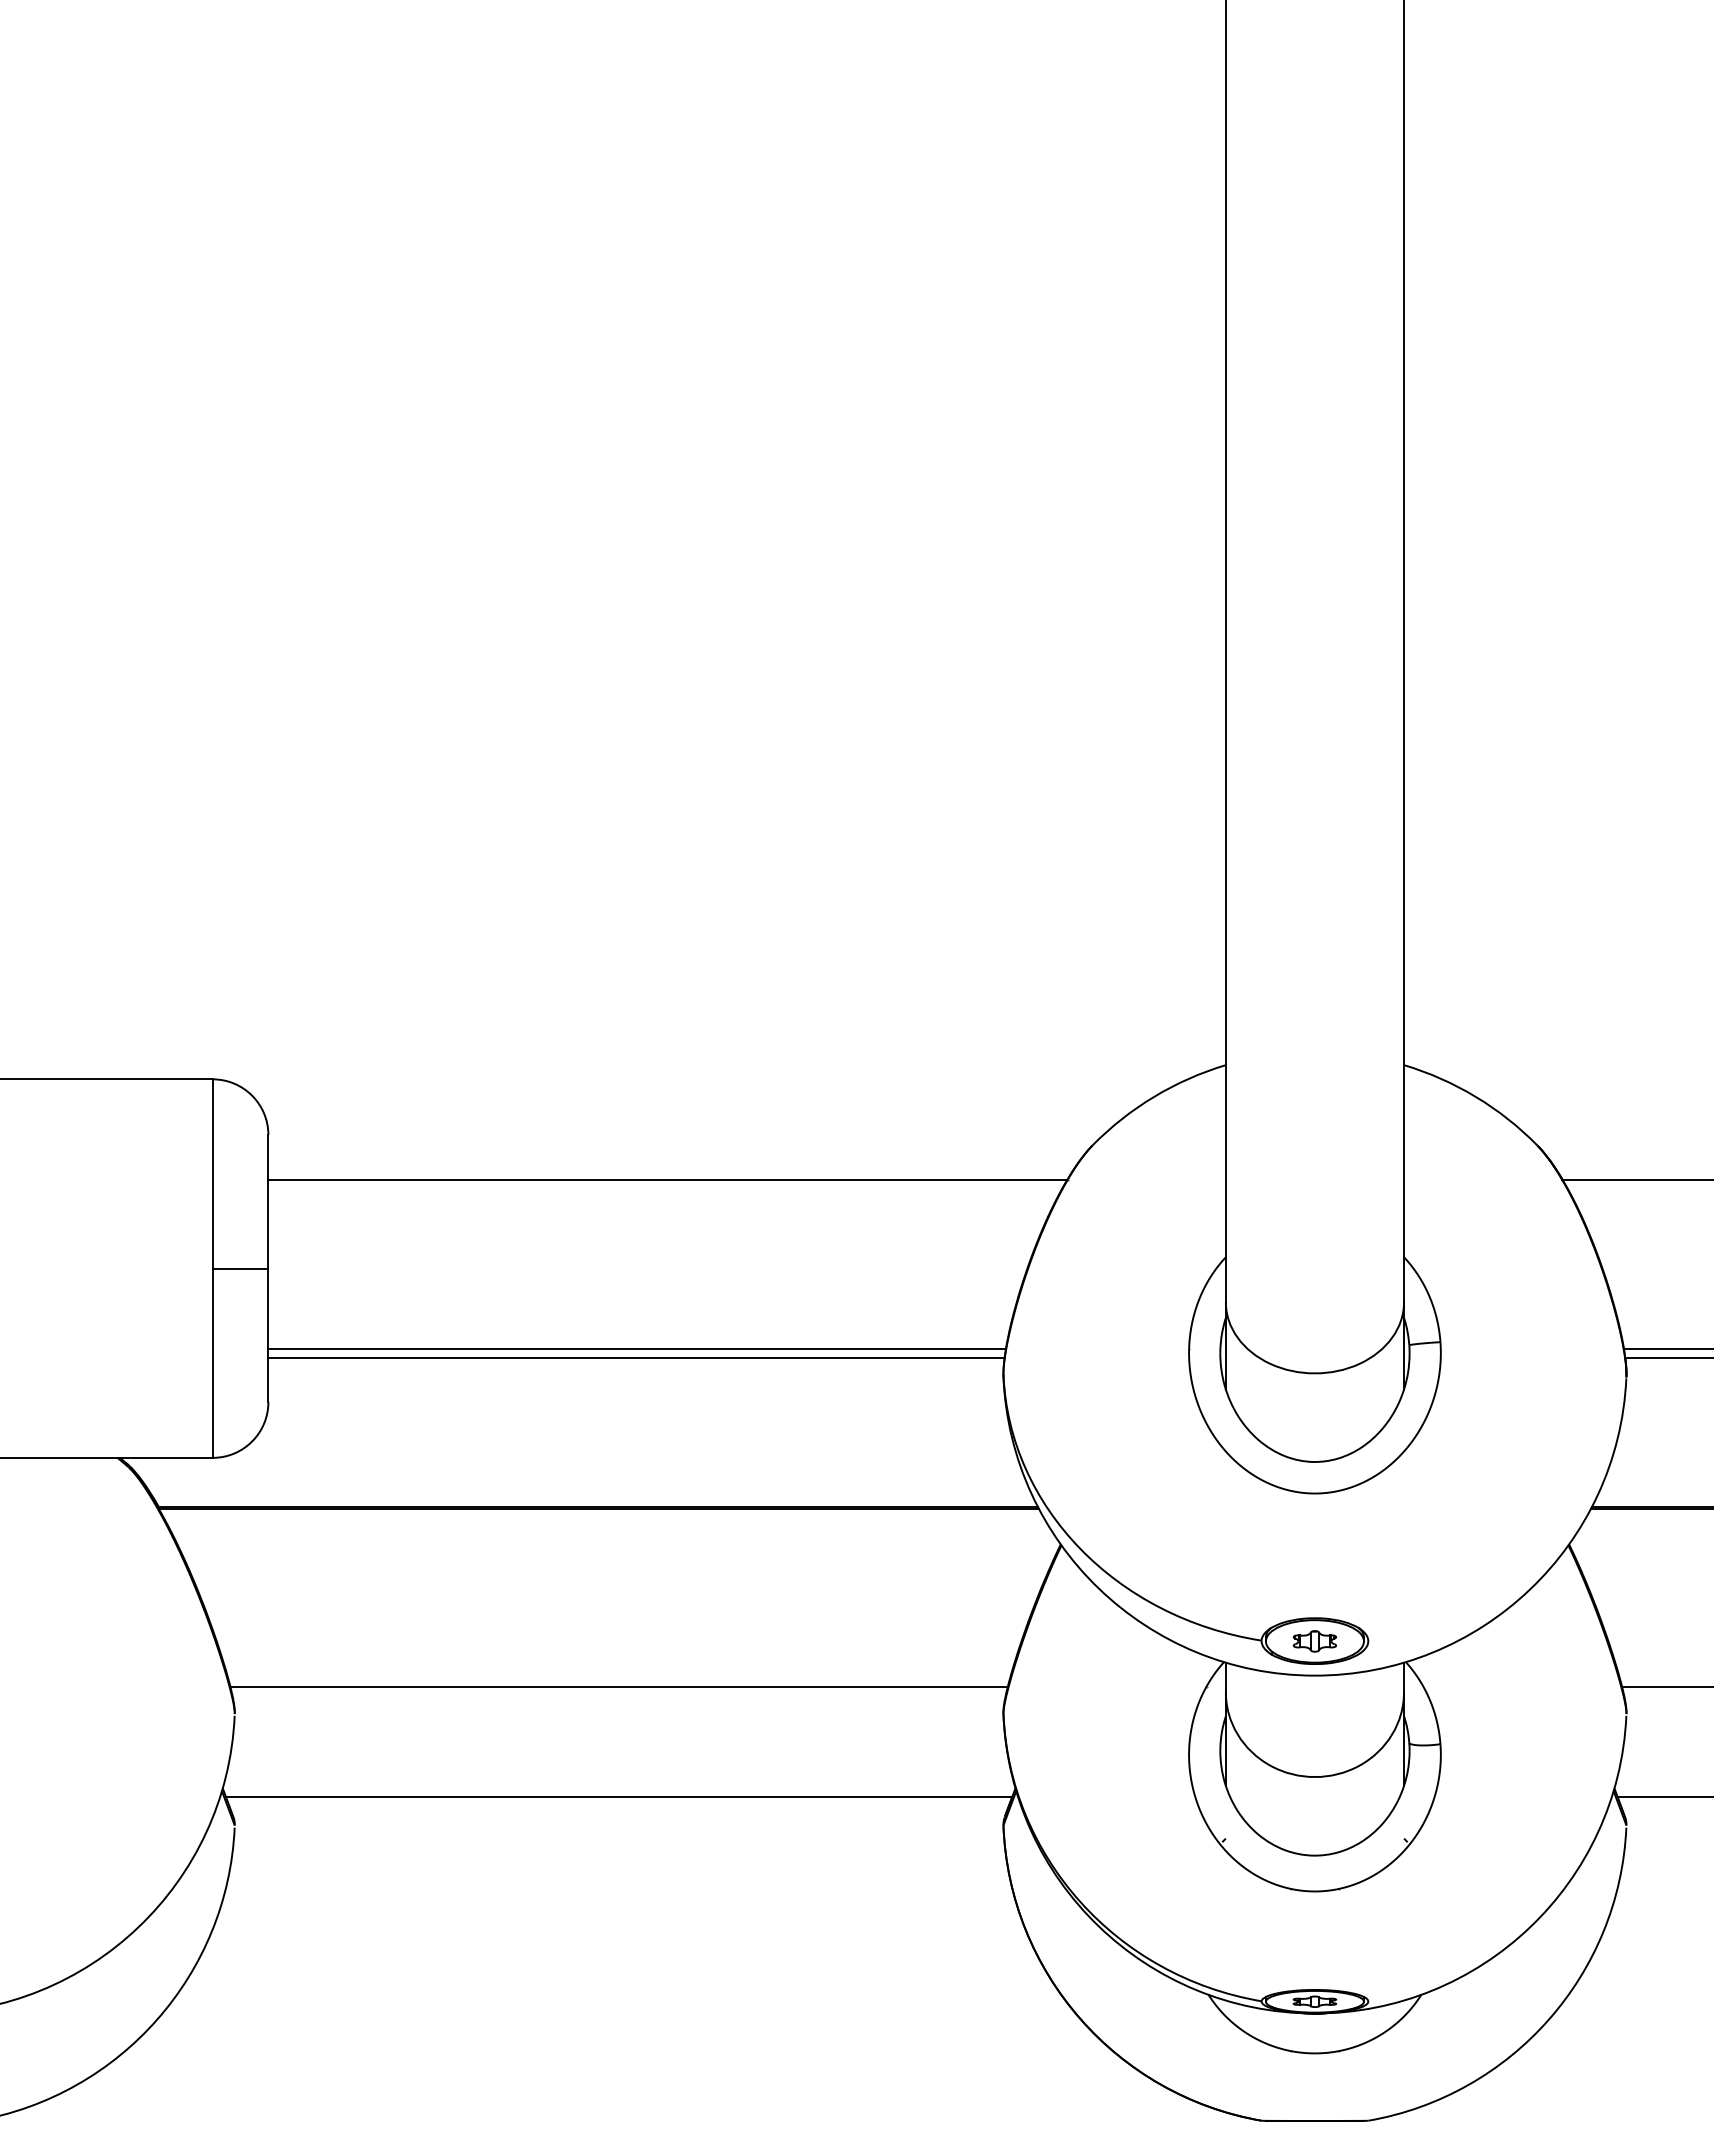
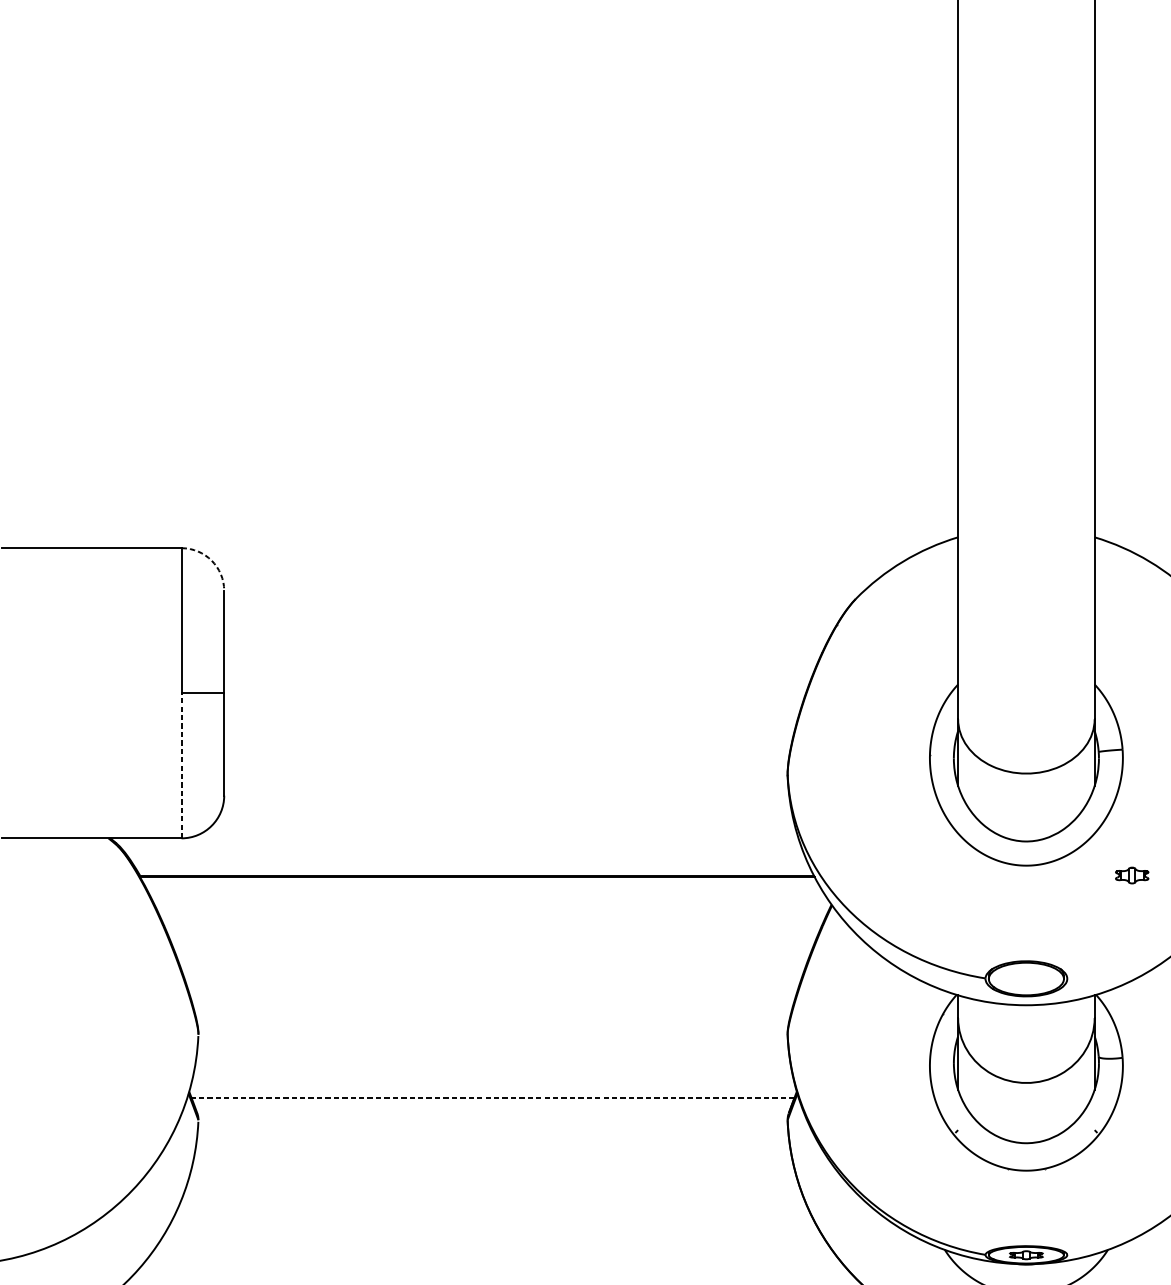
arc: (252, 1095) -> (212, 560), solid -> dashed
line: (667, 1179) -> (530, 624), removed
line: (636, 1348) -> (506, 754), removed
line: (636, 1357) -> (506, 761), removed
line: (212, 1363) -> (181, 766), solid -> dashed
part: (1314, 1641) -> (1131, 875), moved
line: (618, 1686) -> (492, 1013), removed
line: (618, 1796) -> (492, 1097), solid -> dashed

